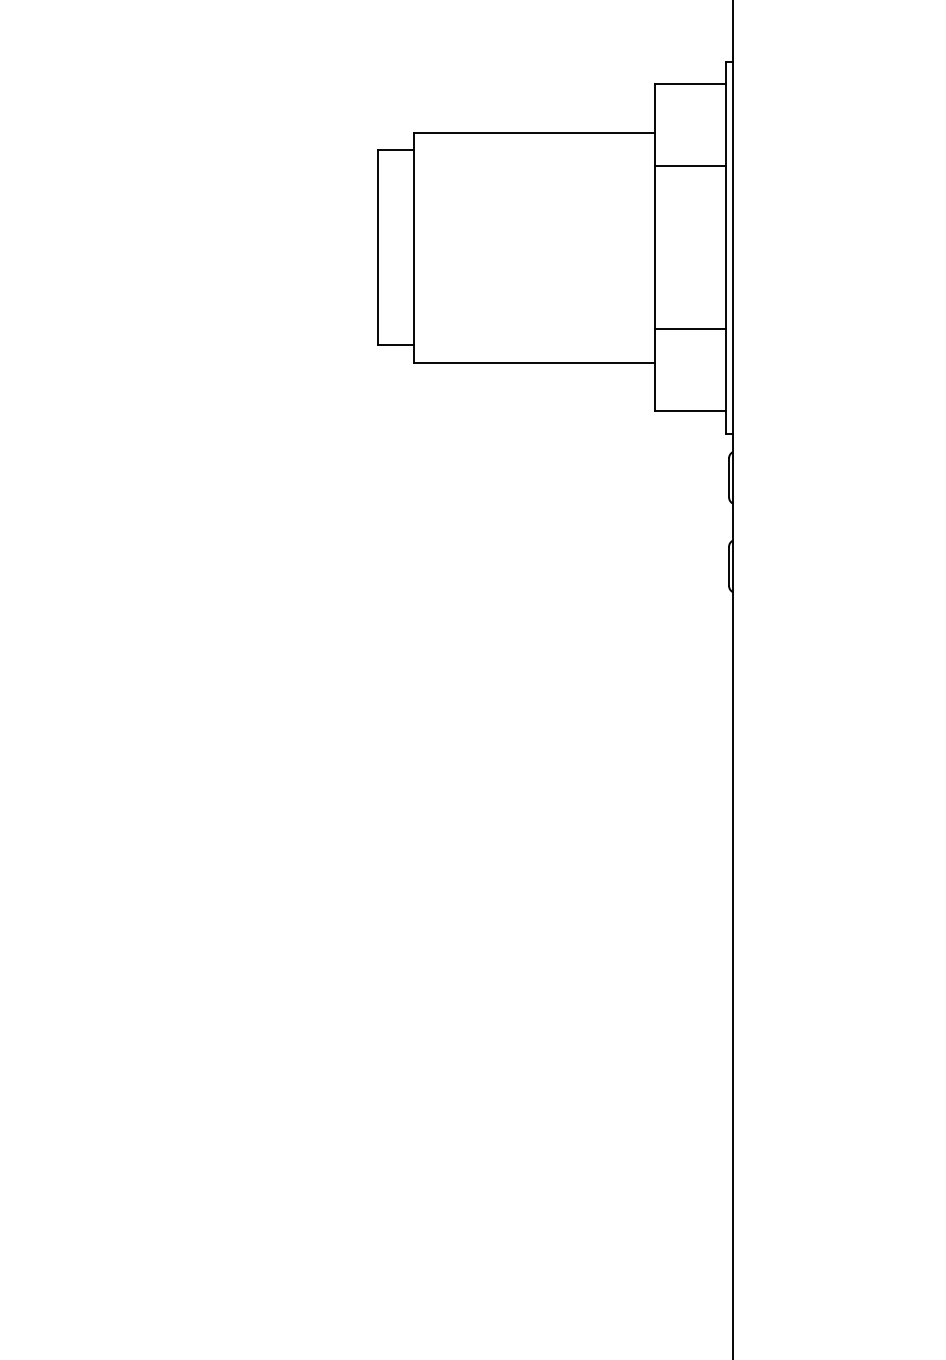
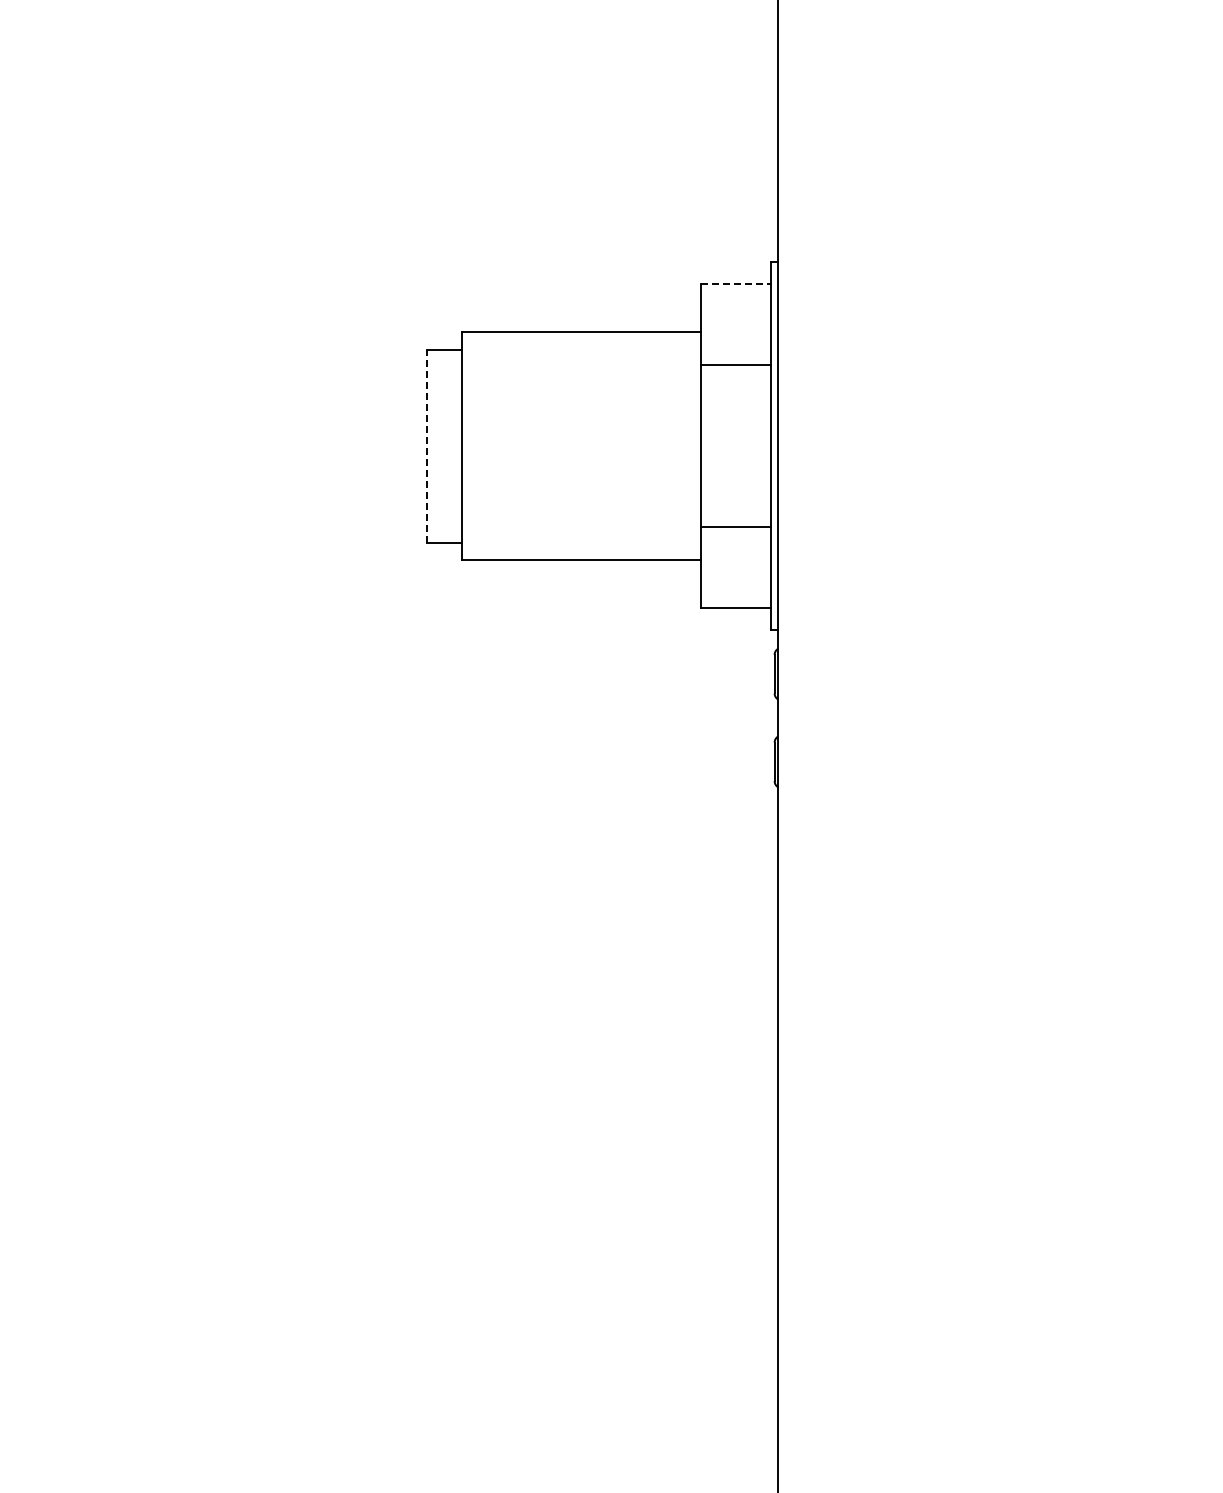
line: (690, 84) -> (736, 284), solid -> dashed
line: (378, 247) -> (427, 445), solid -> dashed

